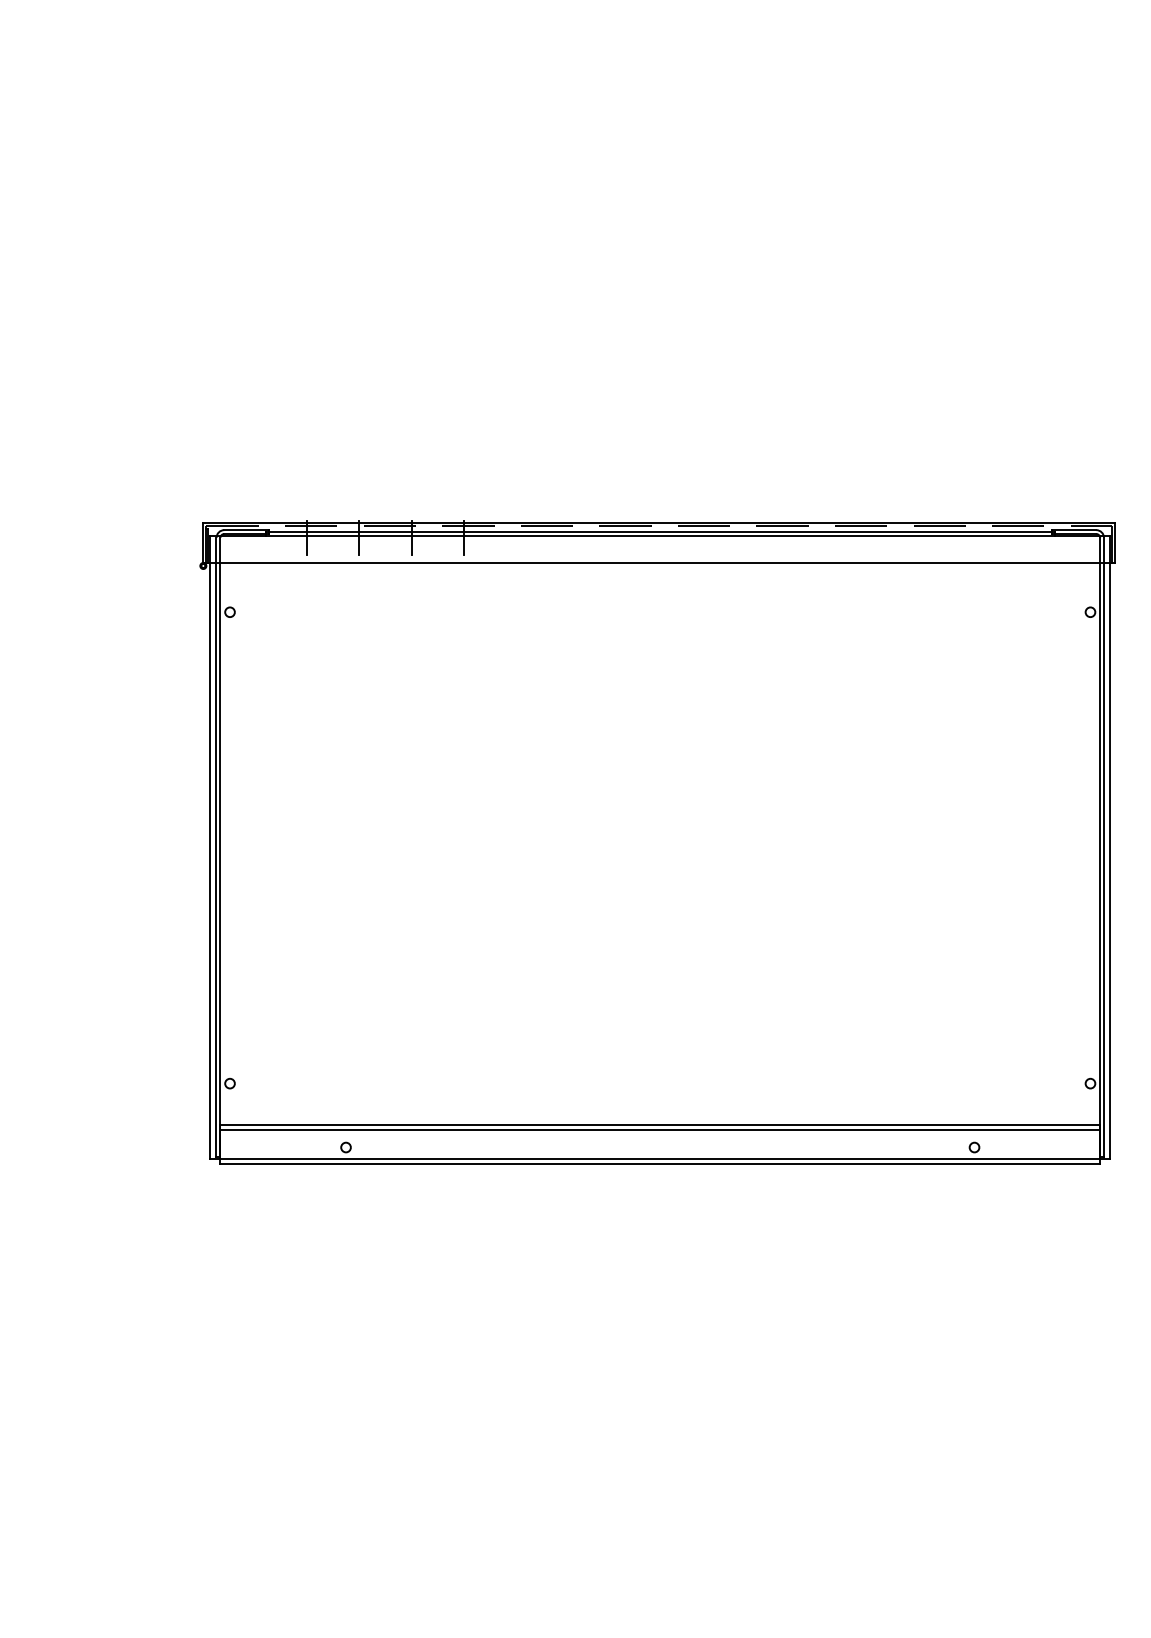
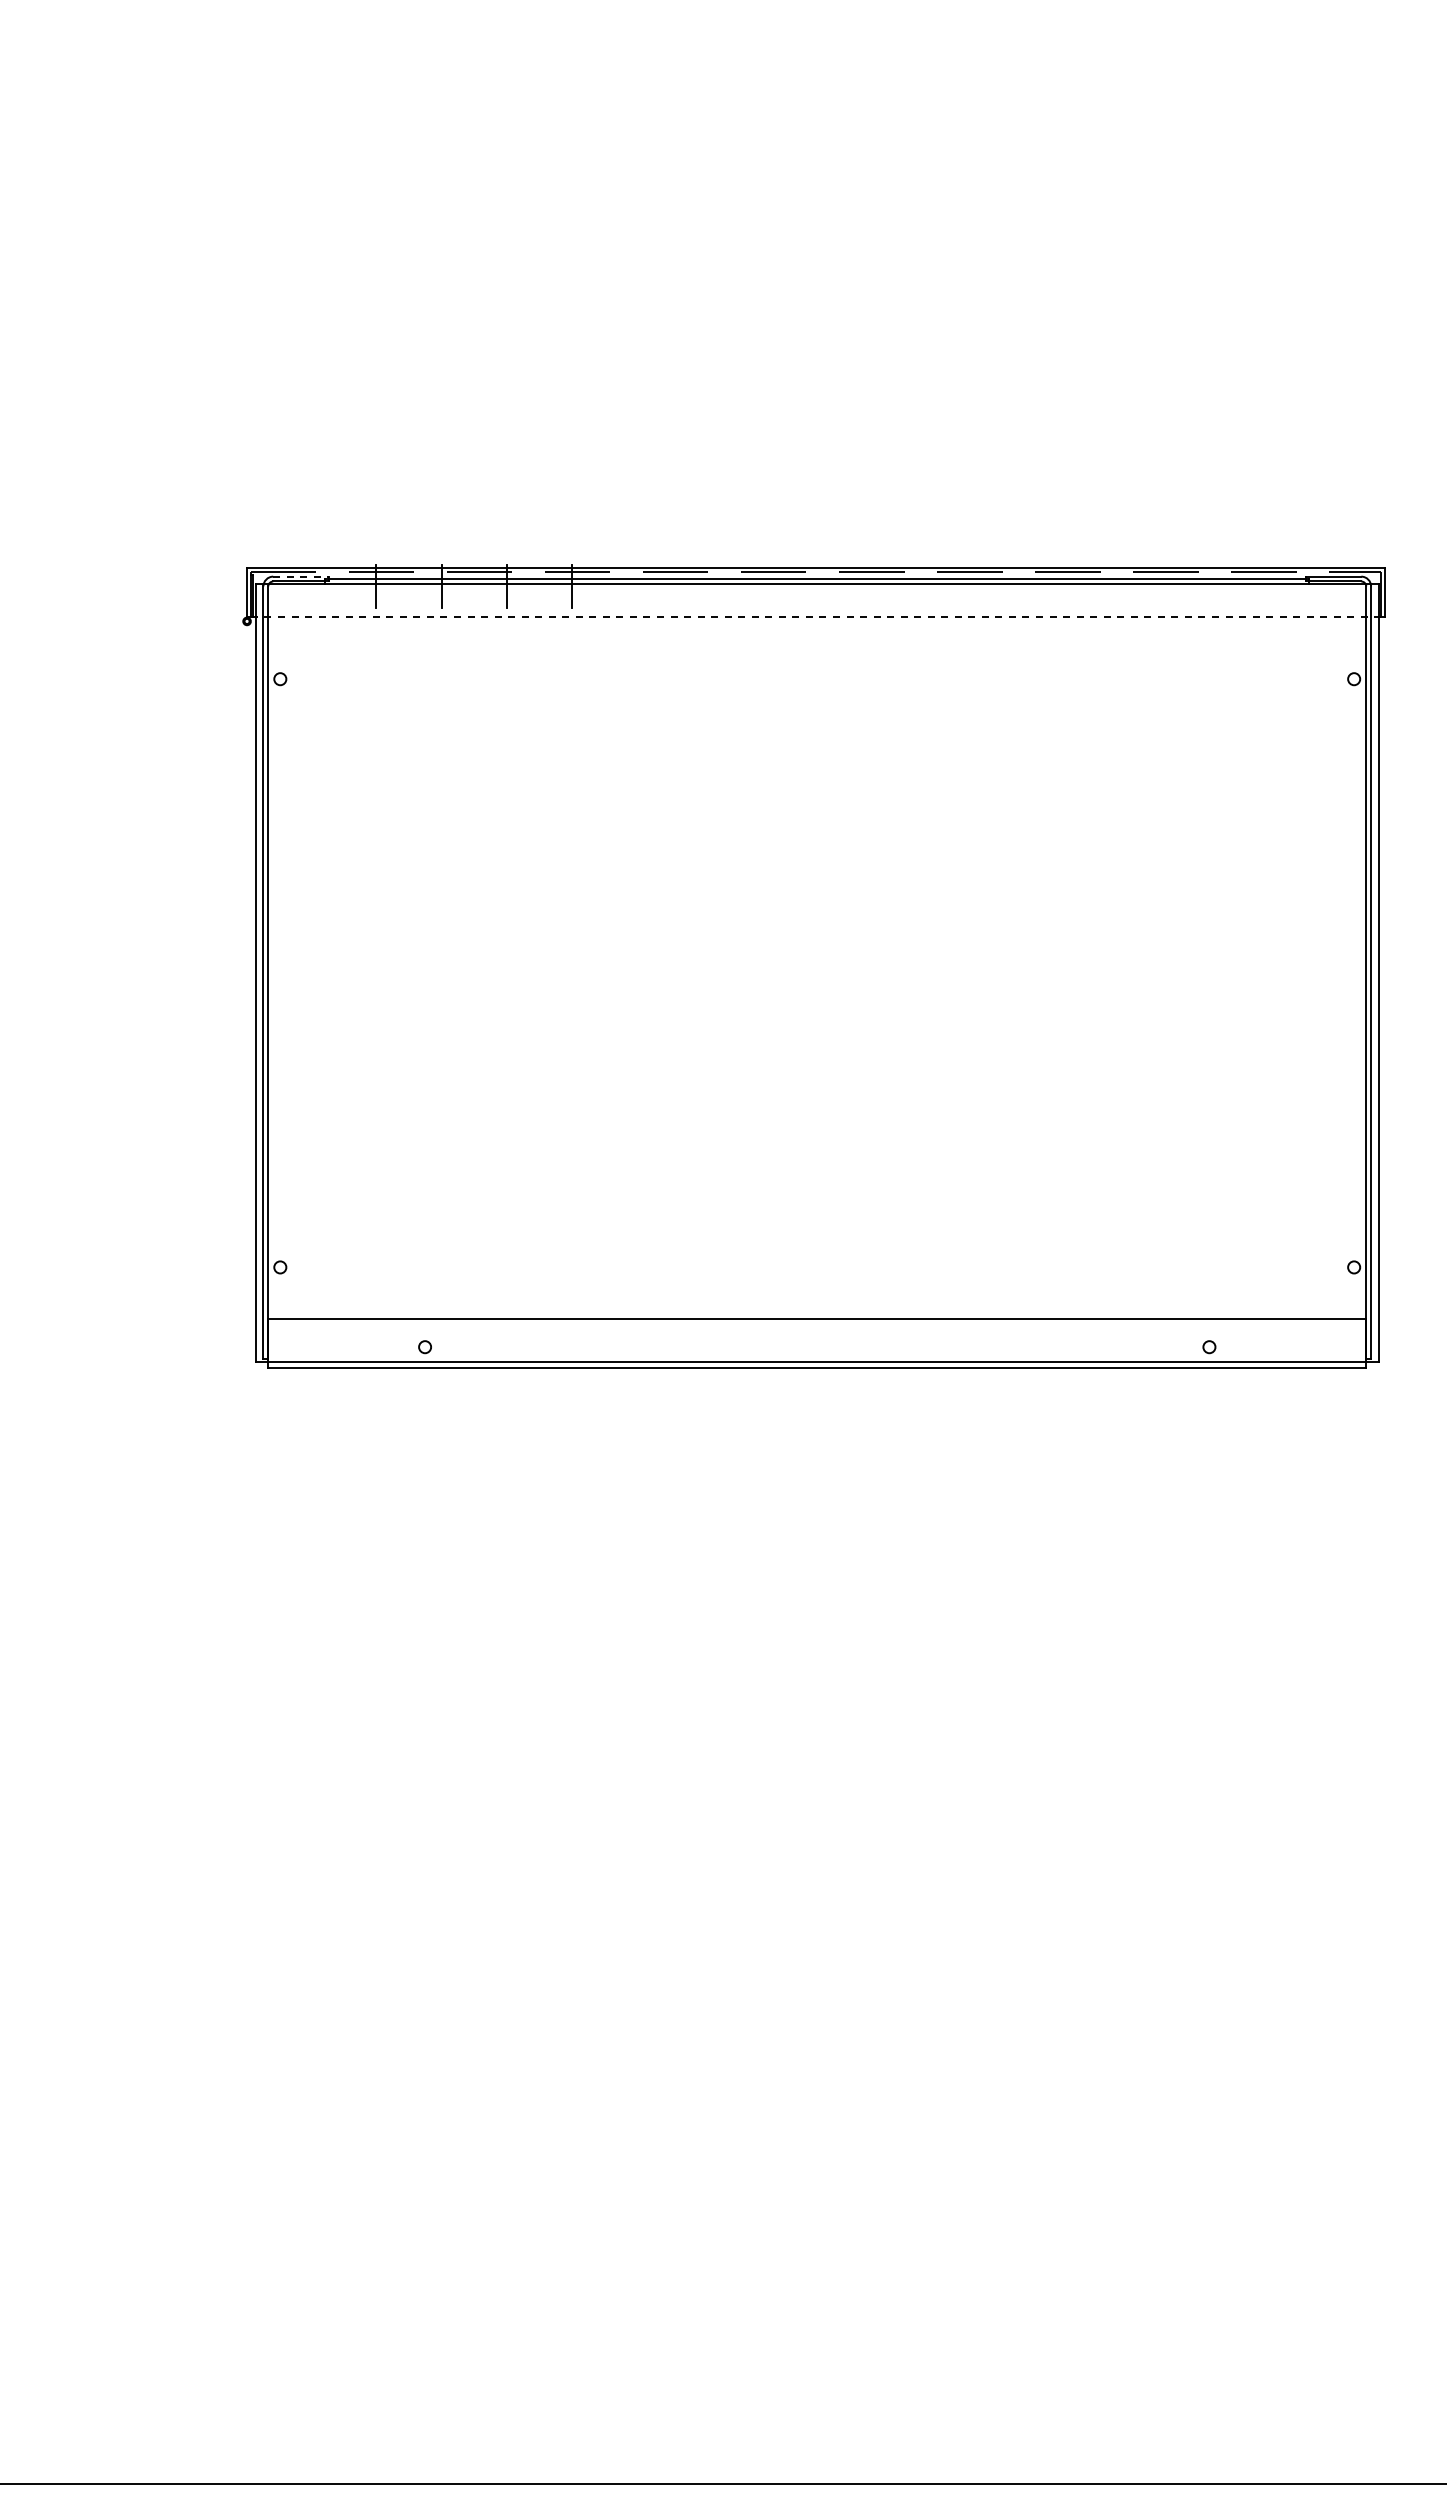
line: (246, 529) -> (300, 576), solid -> dashed
line: (658, 562) -> (815, 617), solid -> dashed
line: (660, 1130) -> (817, 1325), removed

